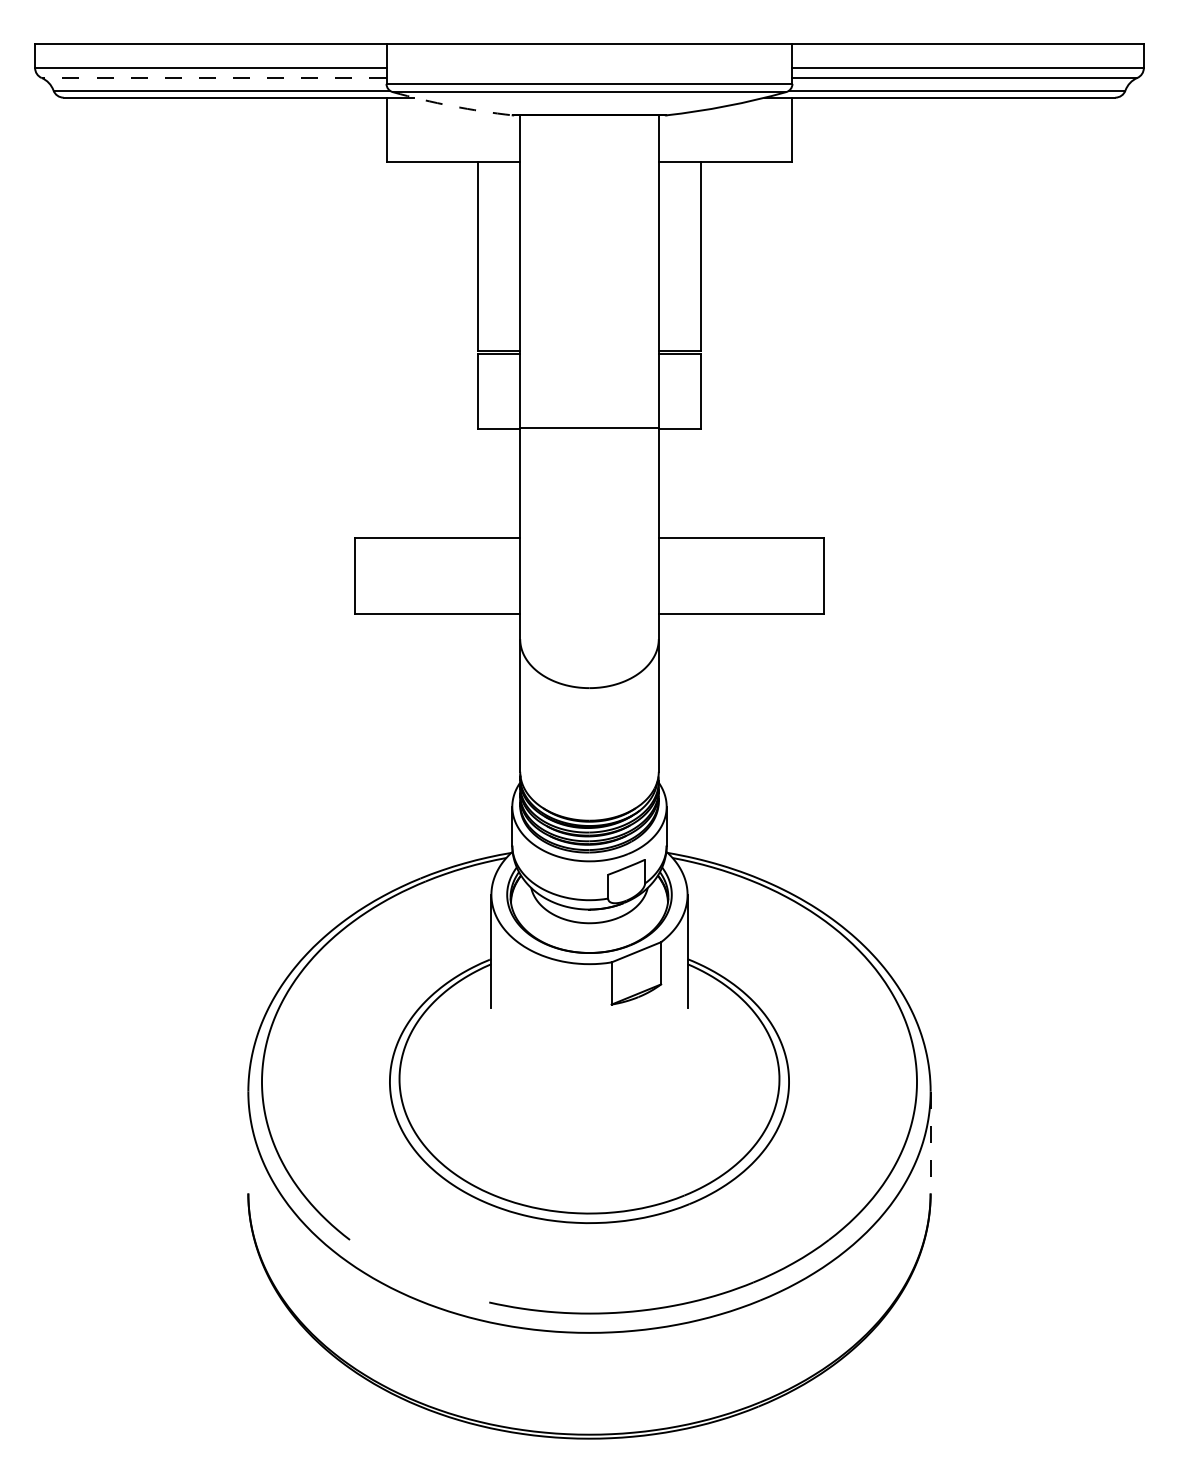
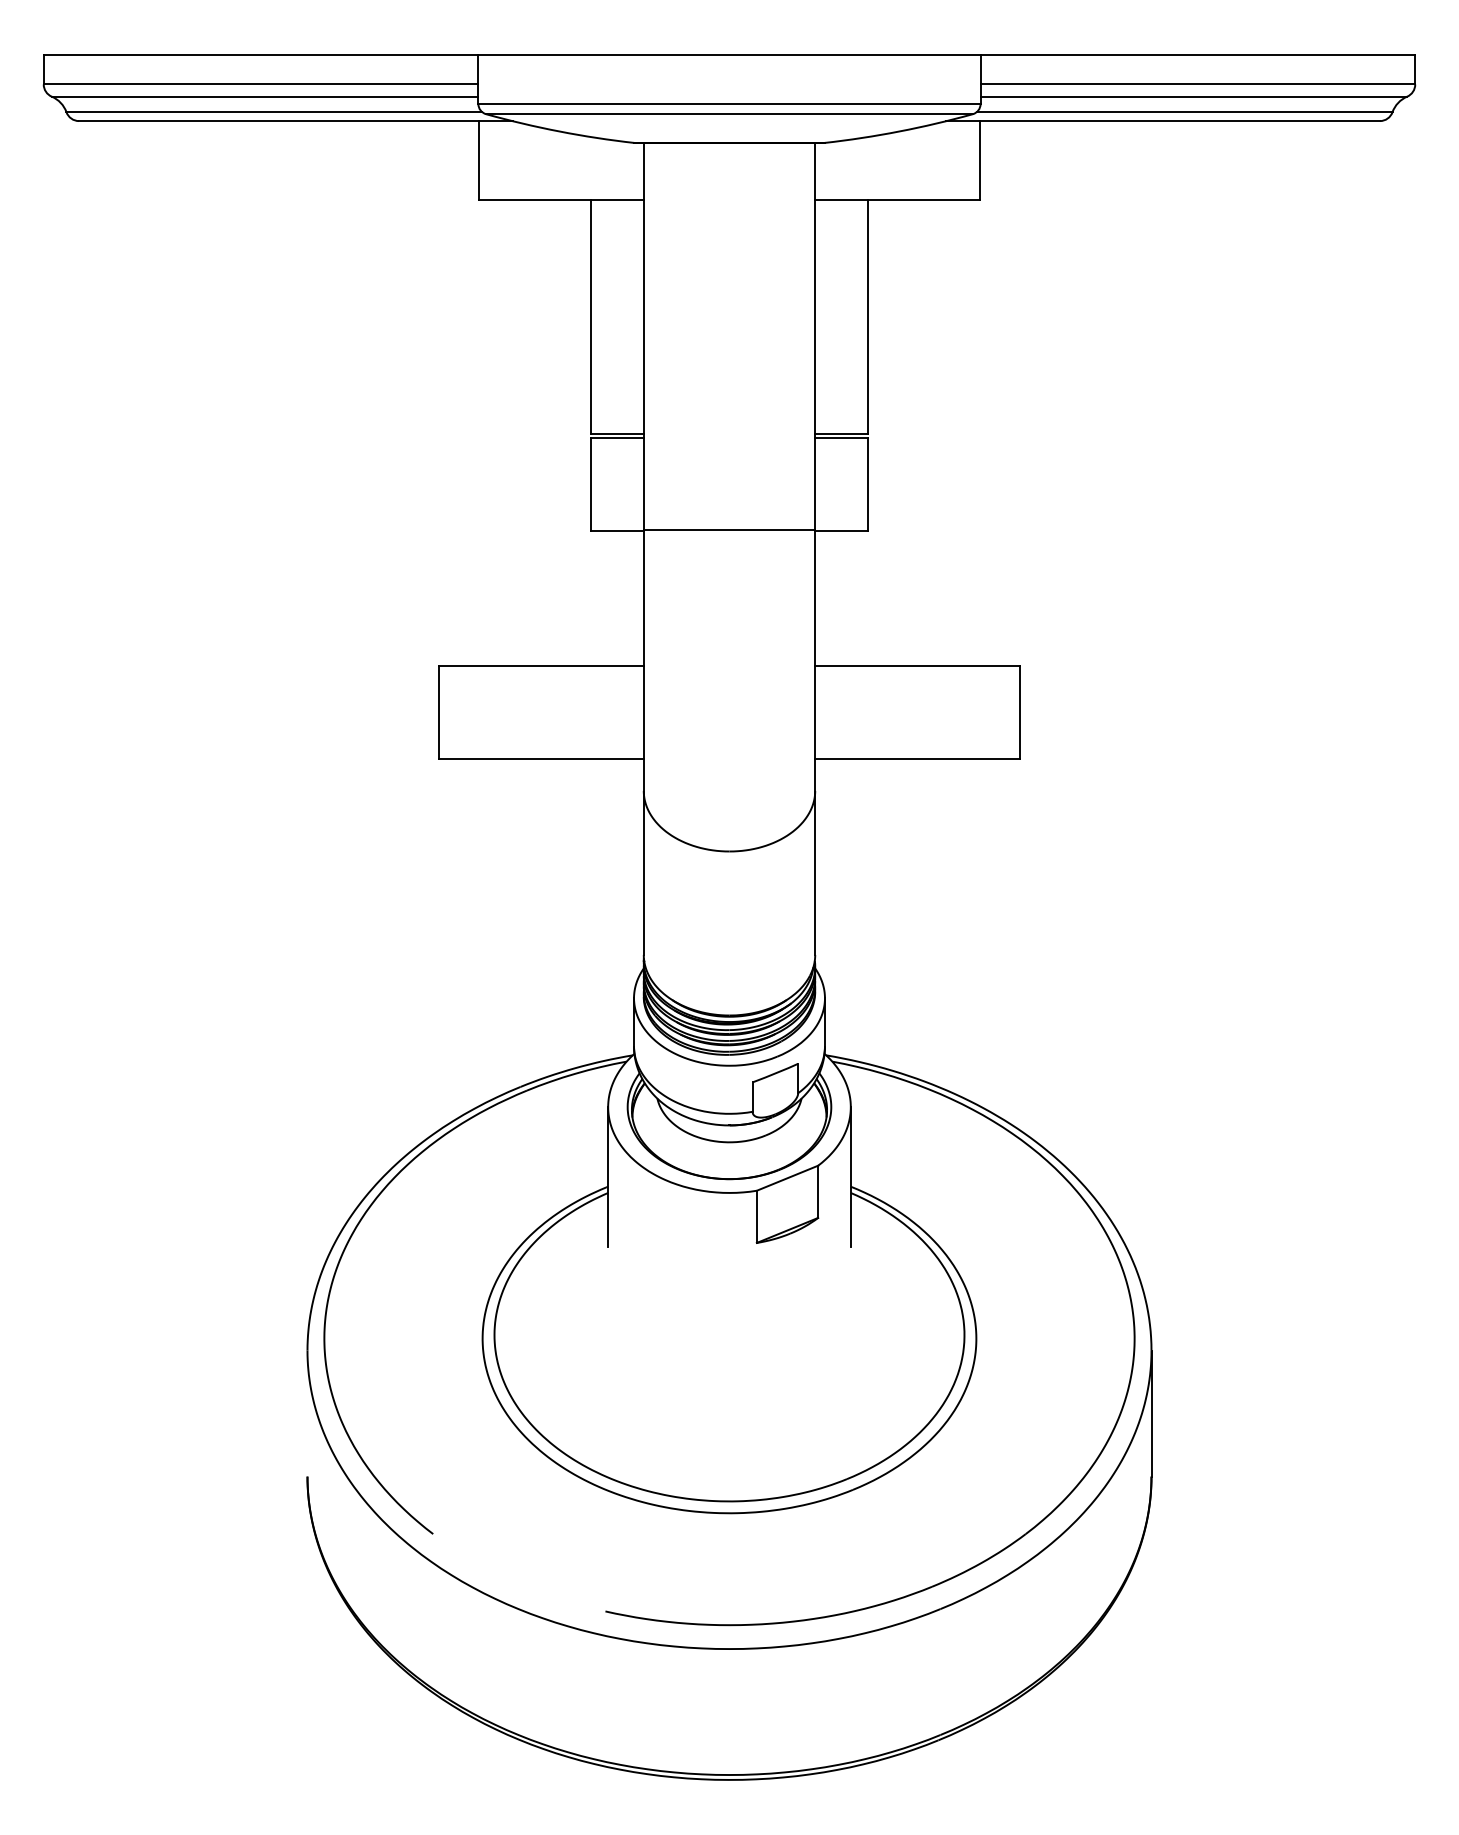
line: (213, 77) -> (264, 96), dashed -> solid
arc: (452, 106) -> (559, 131), dashed -> solid
line: (930, 1142) -> (1151, 1413), dashed -> solid

